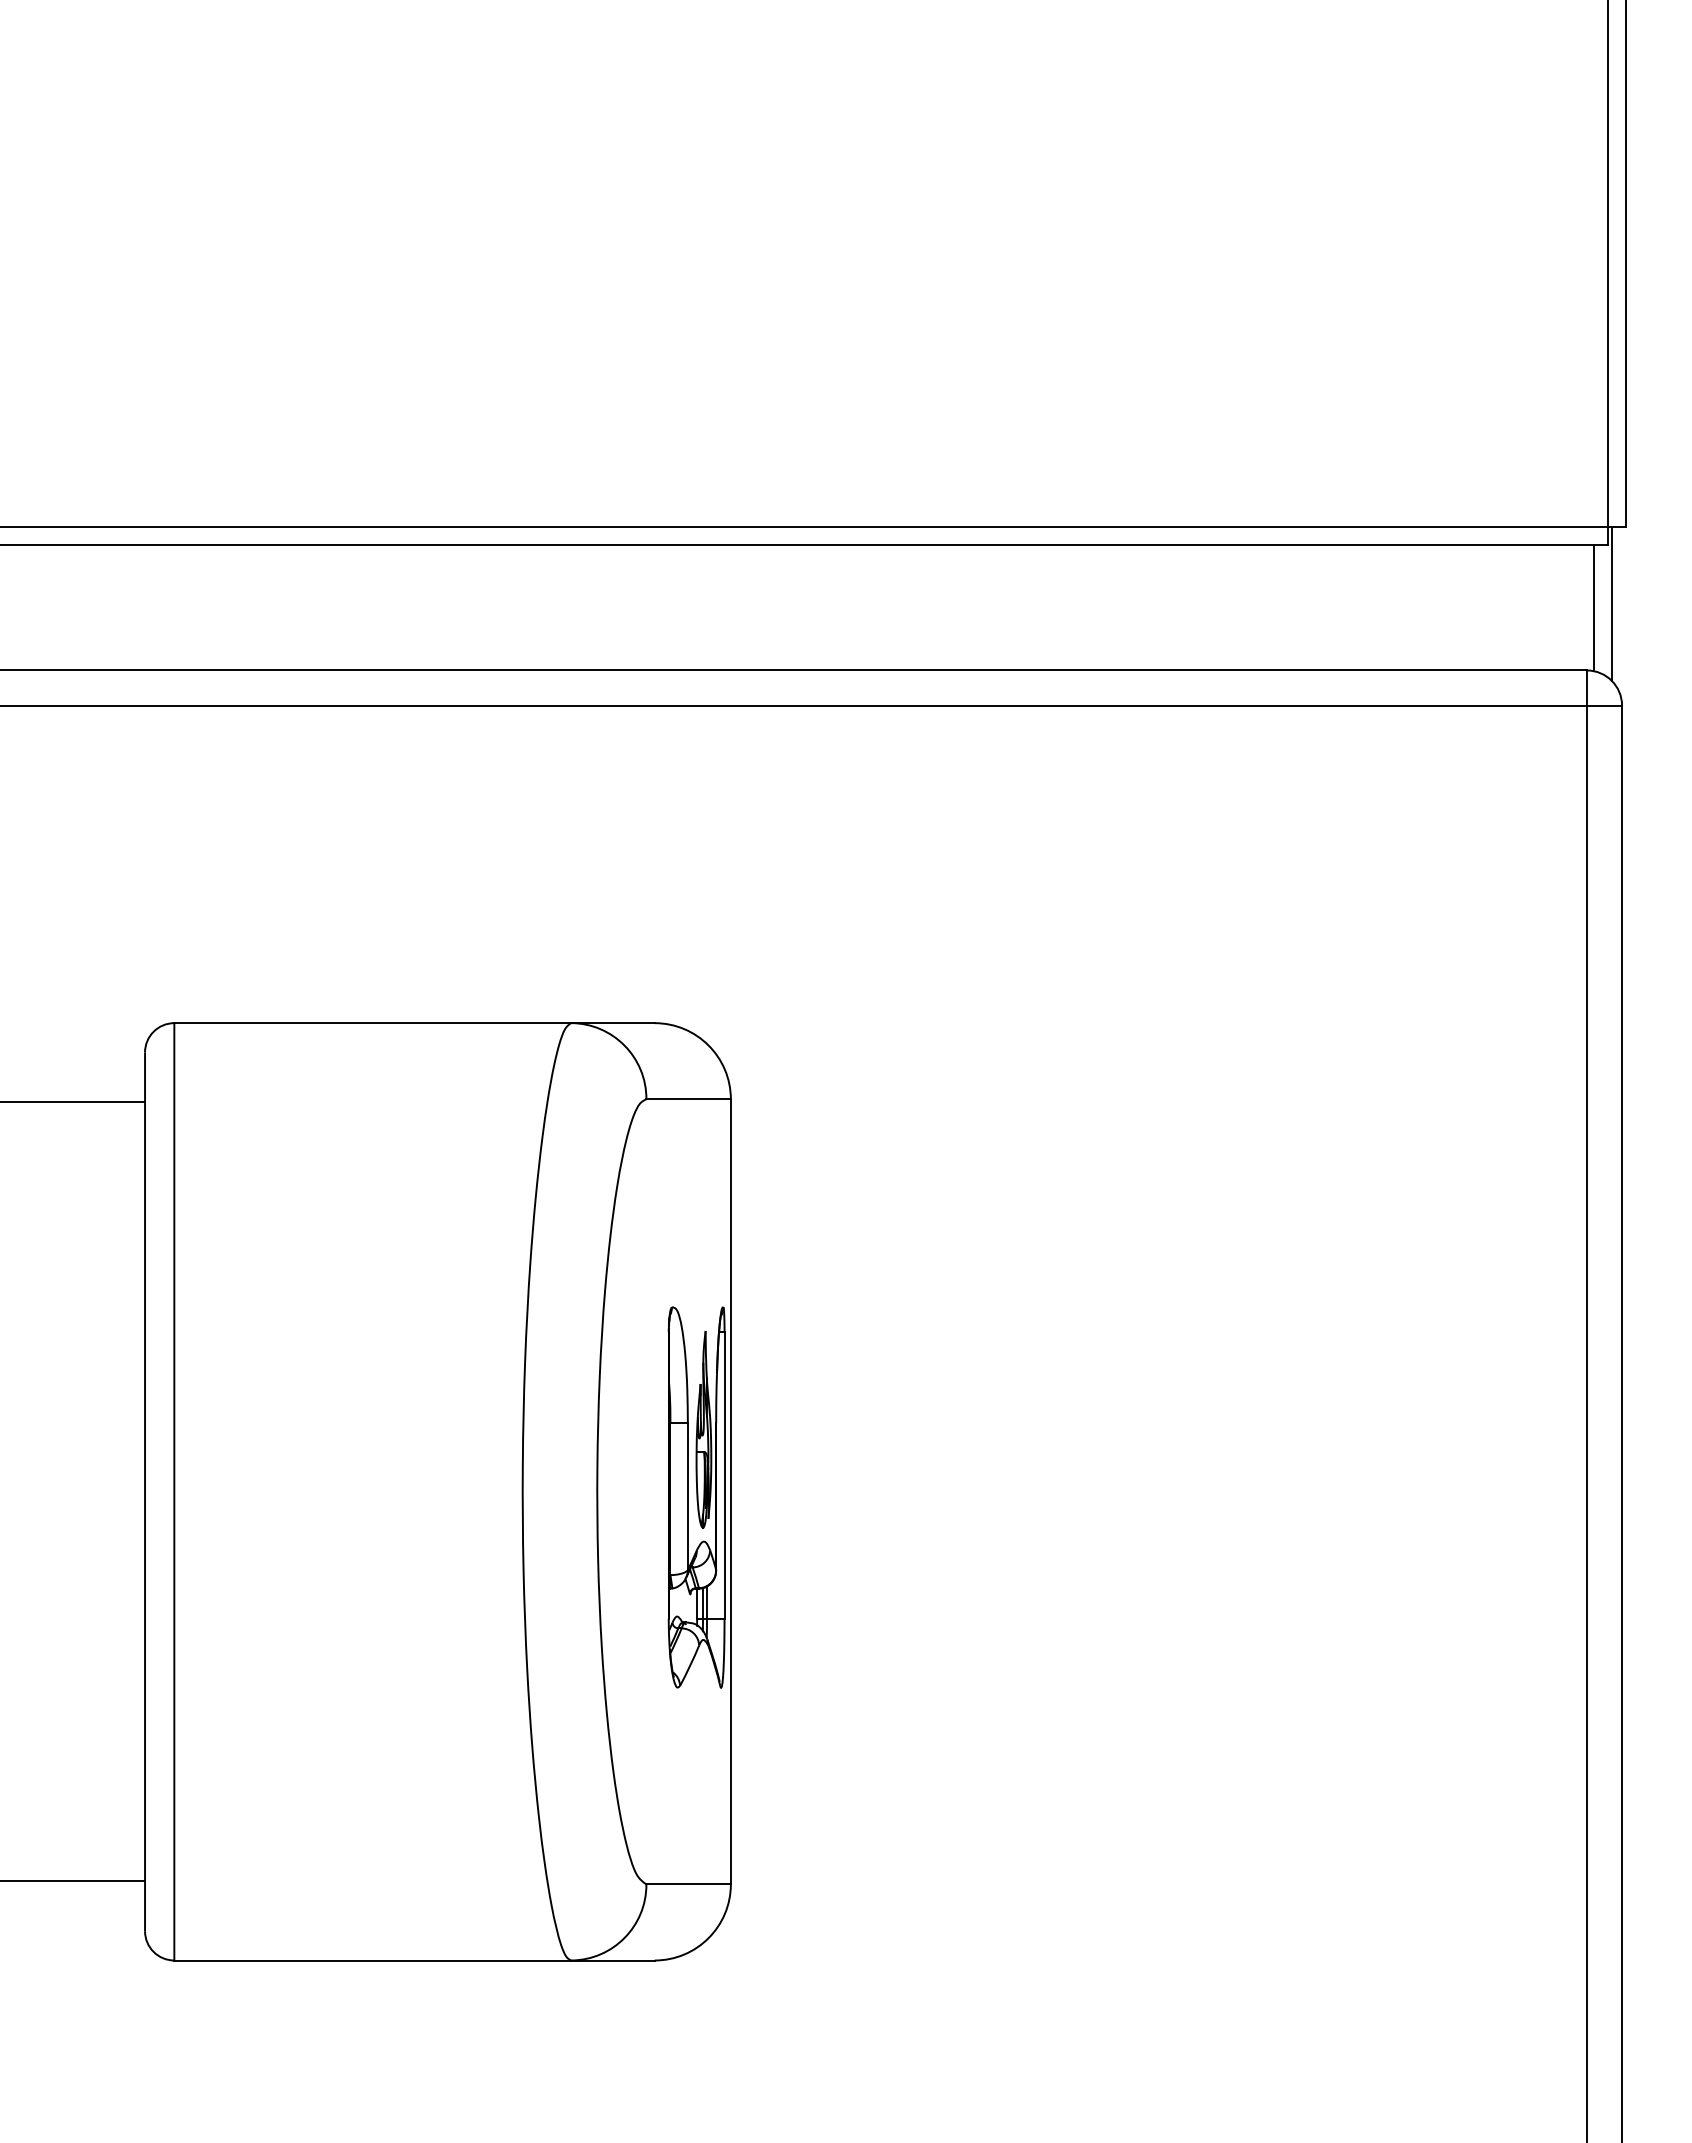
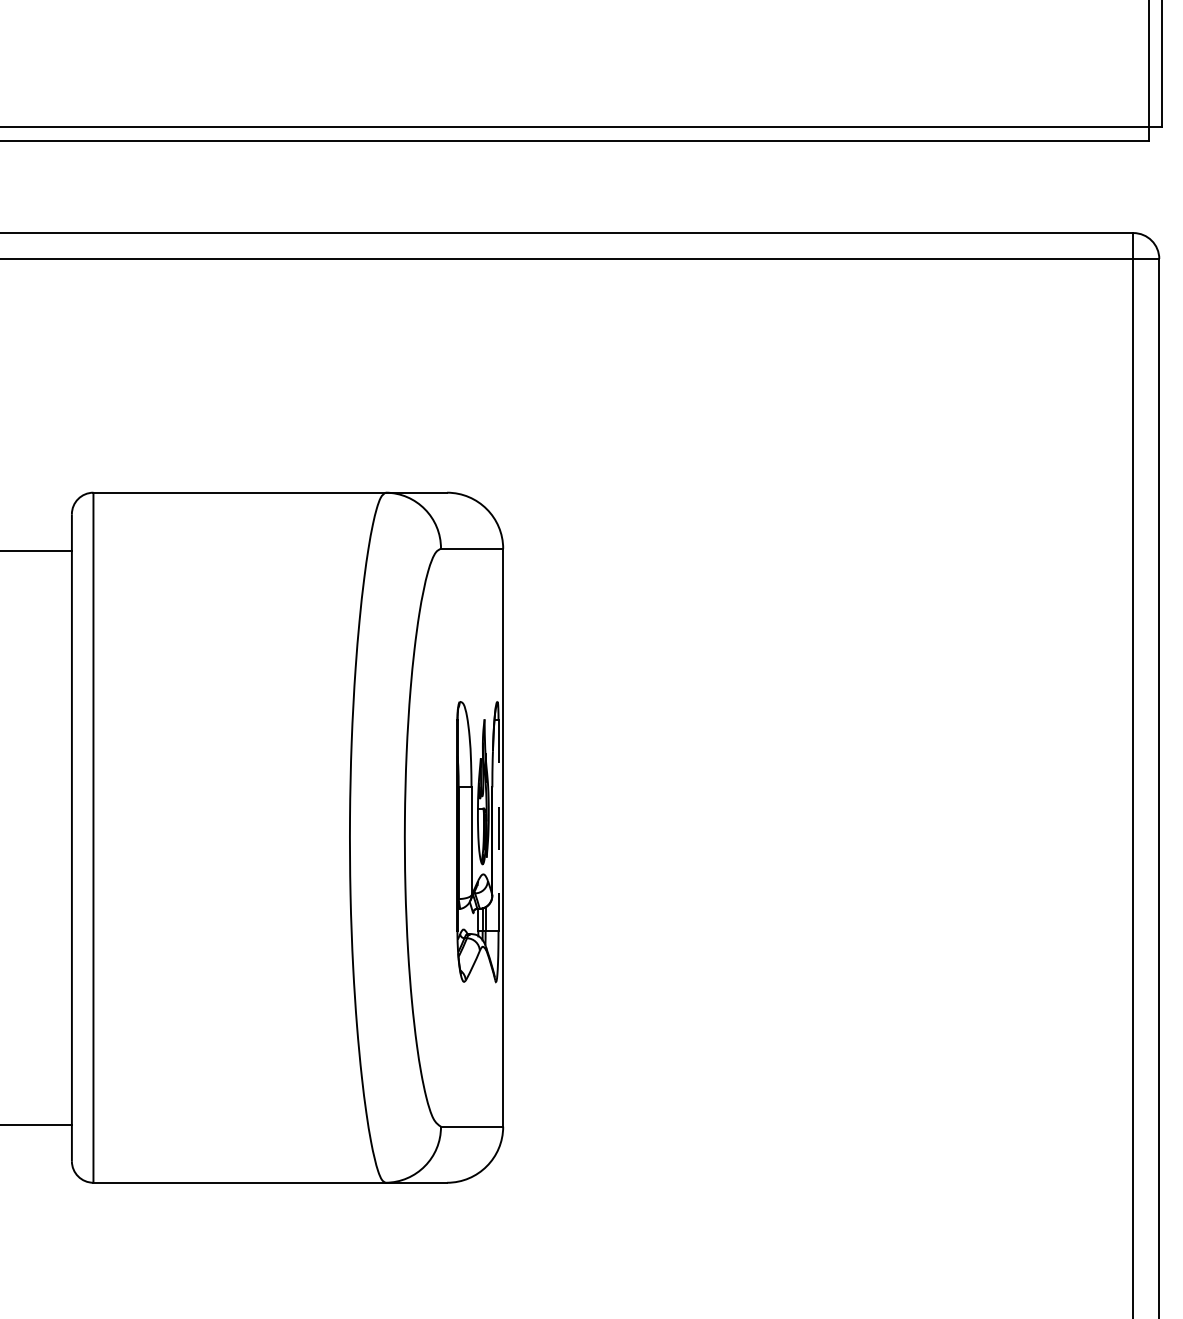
line: (1612, 603) -> (1152, 183), removed
line: (1594, 608) -> (1138, 187), removed
line: (724, 1476) -> (498, 826), solid -> dashed

